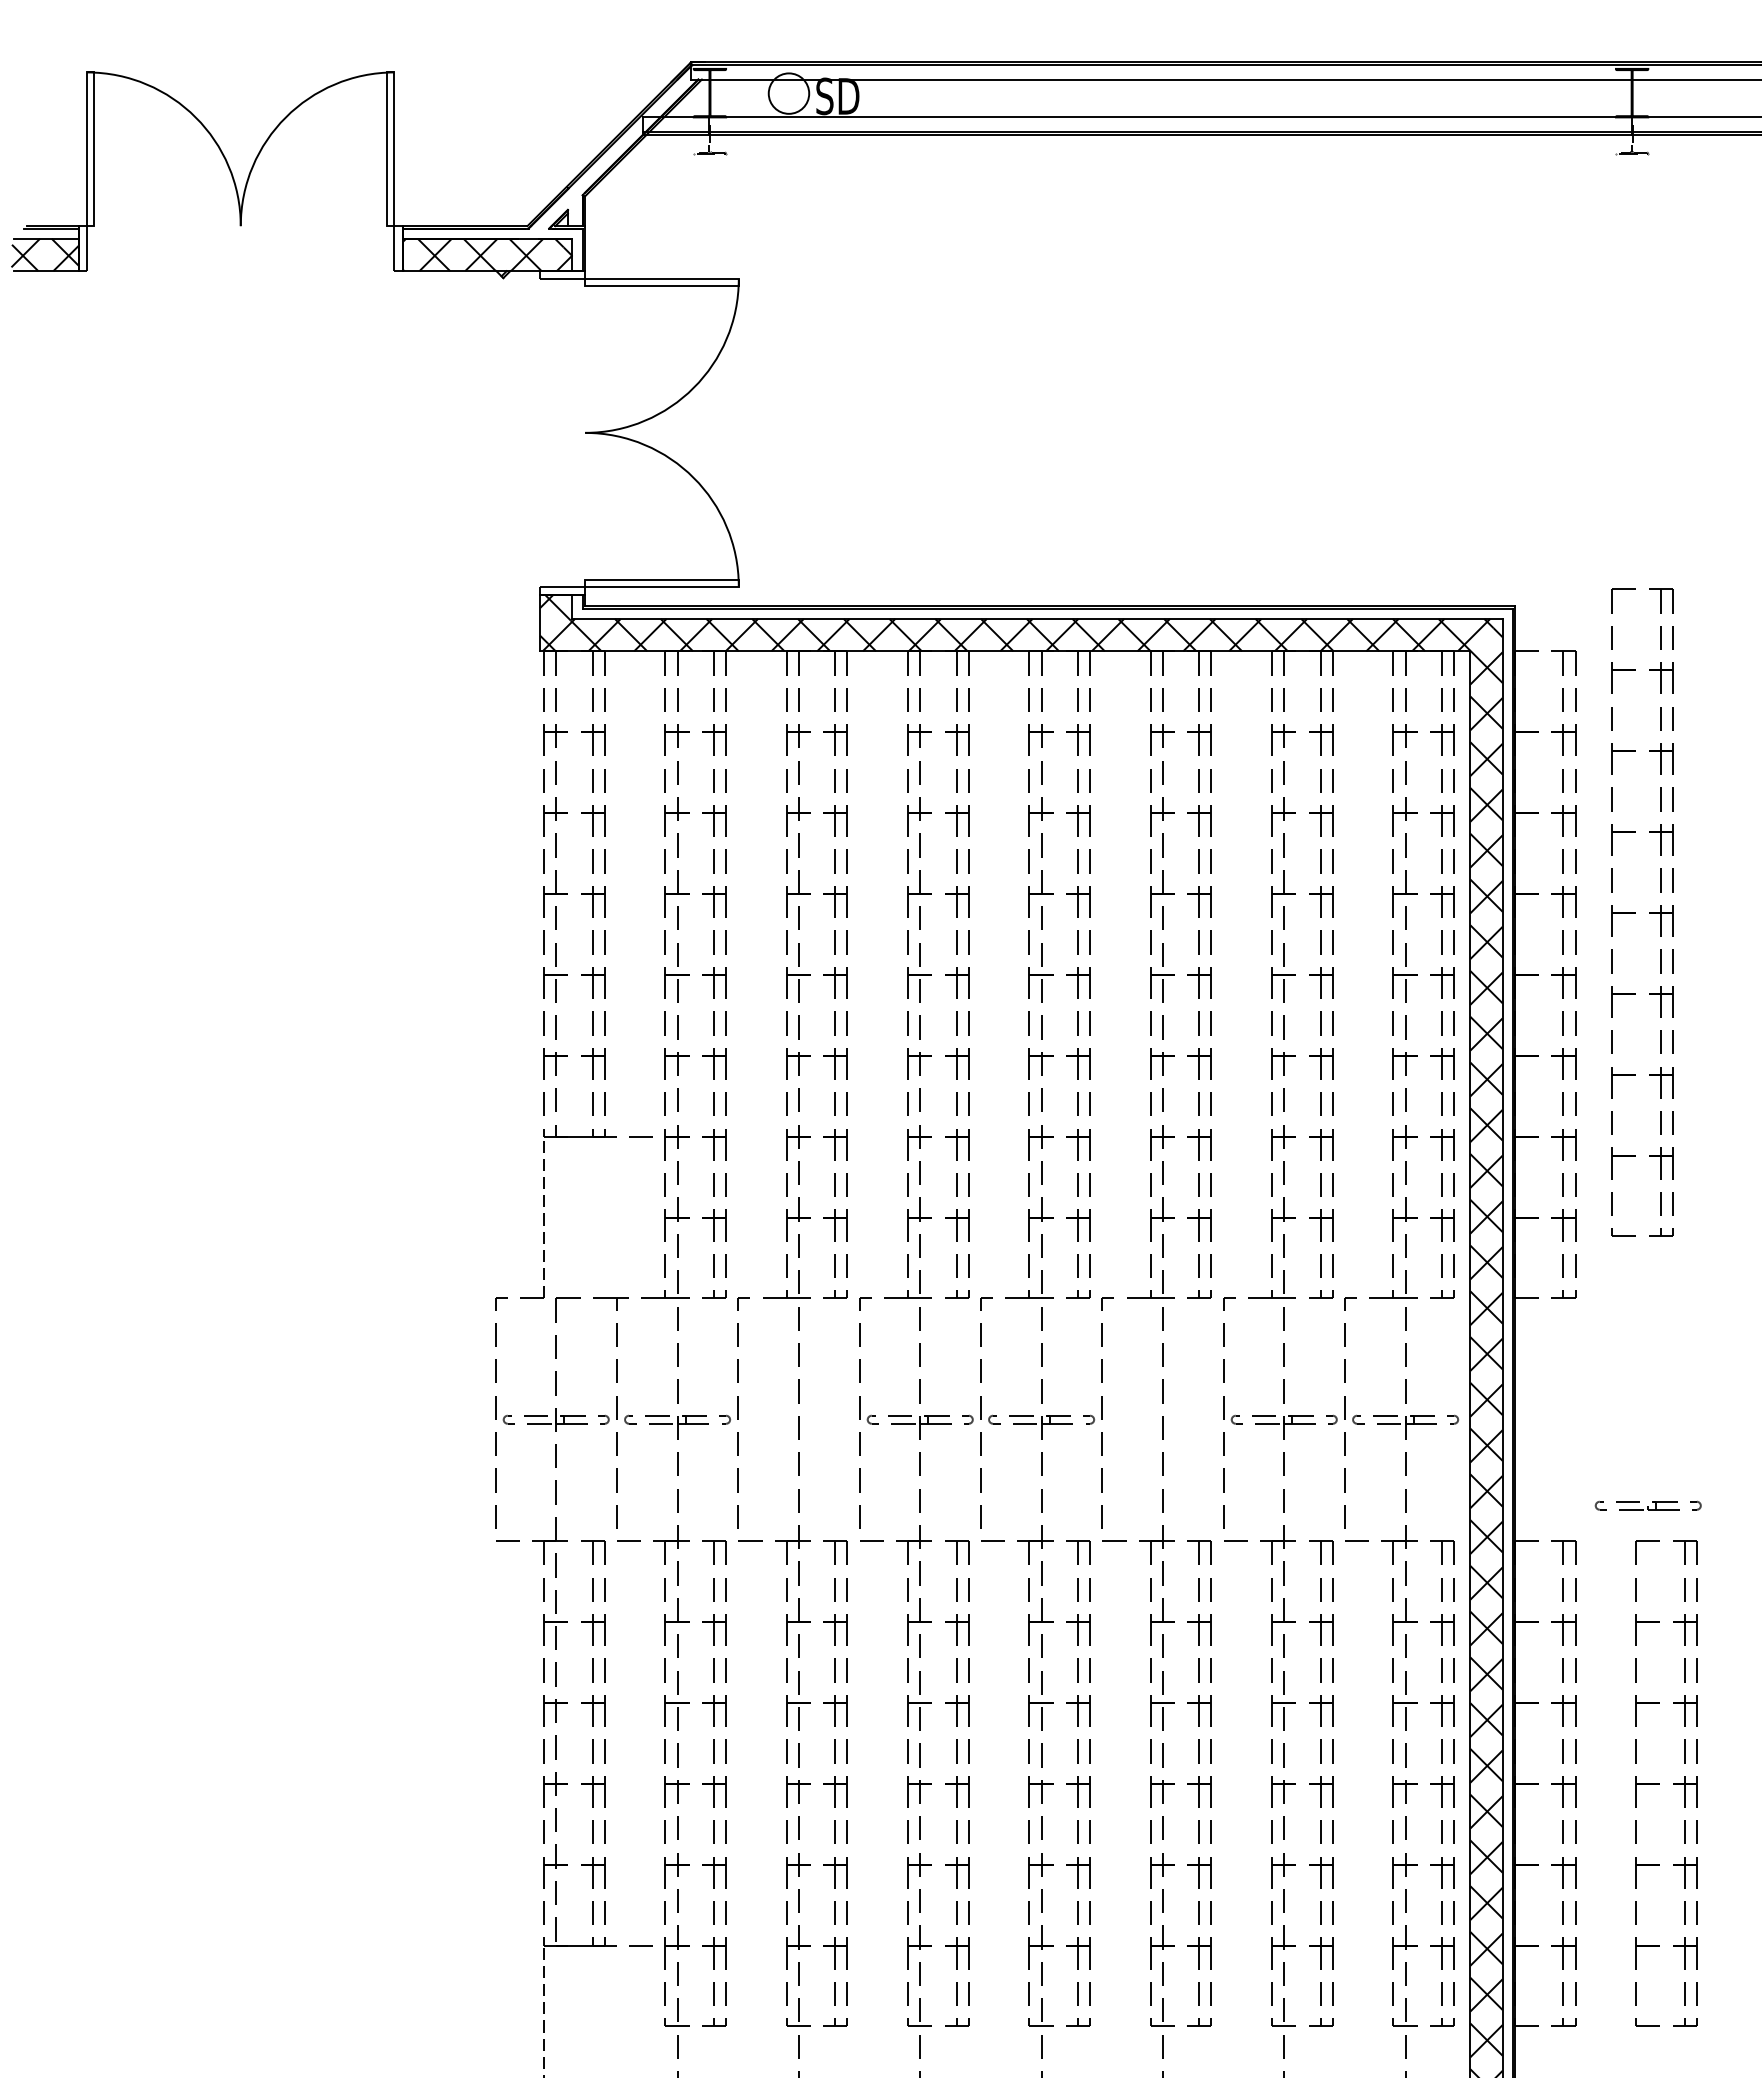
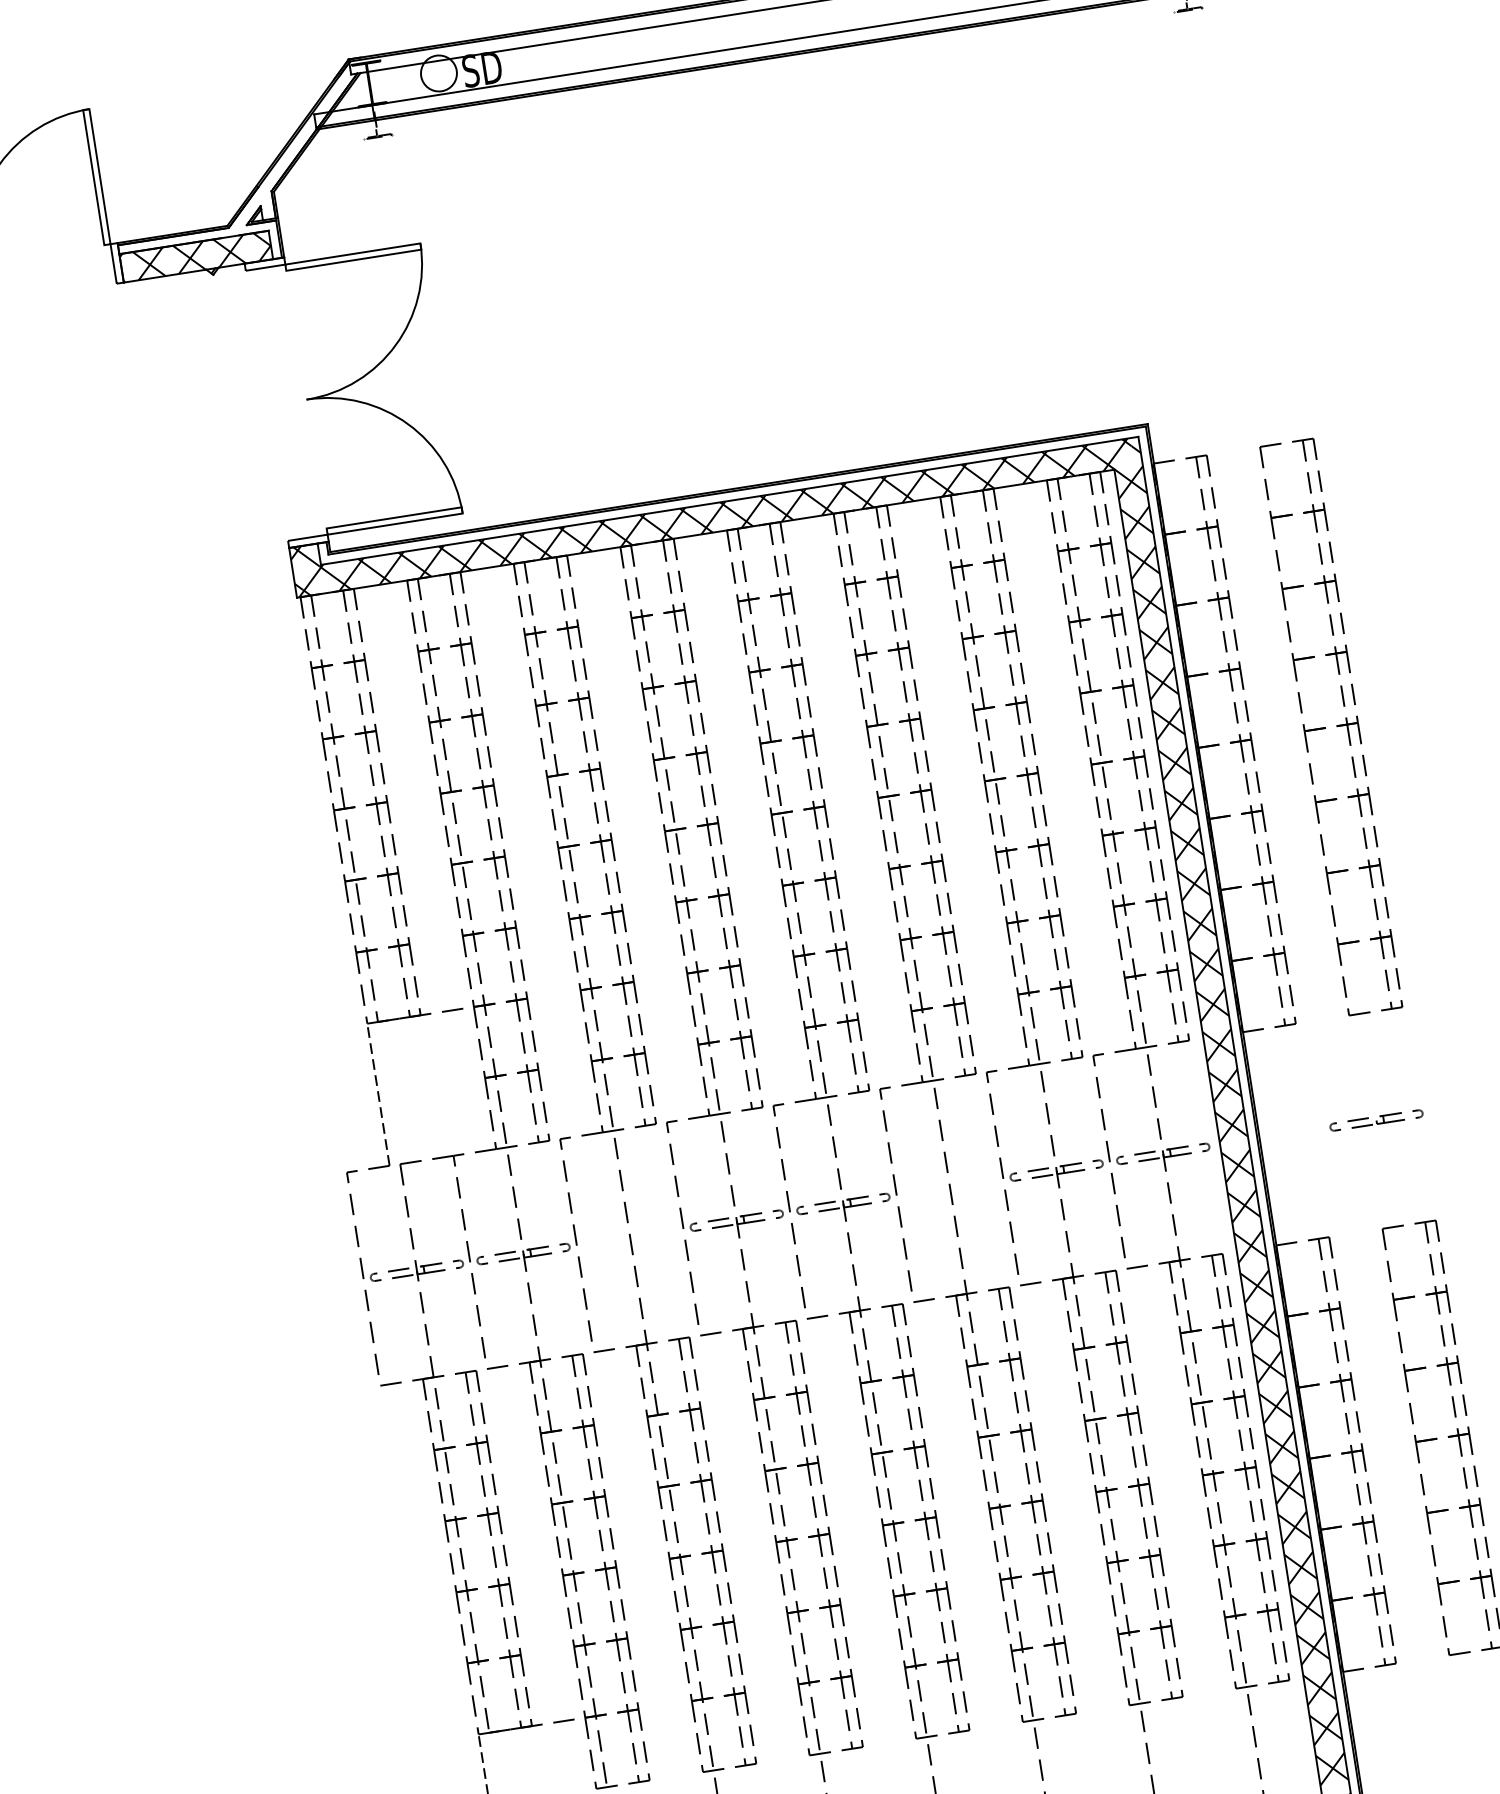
part: (1635, 912) -> (1325, 727), moved
part: (1647, 1505) -> (1375, 1120), moved

